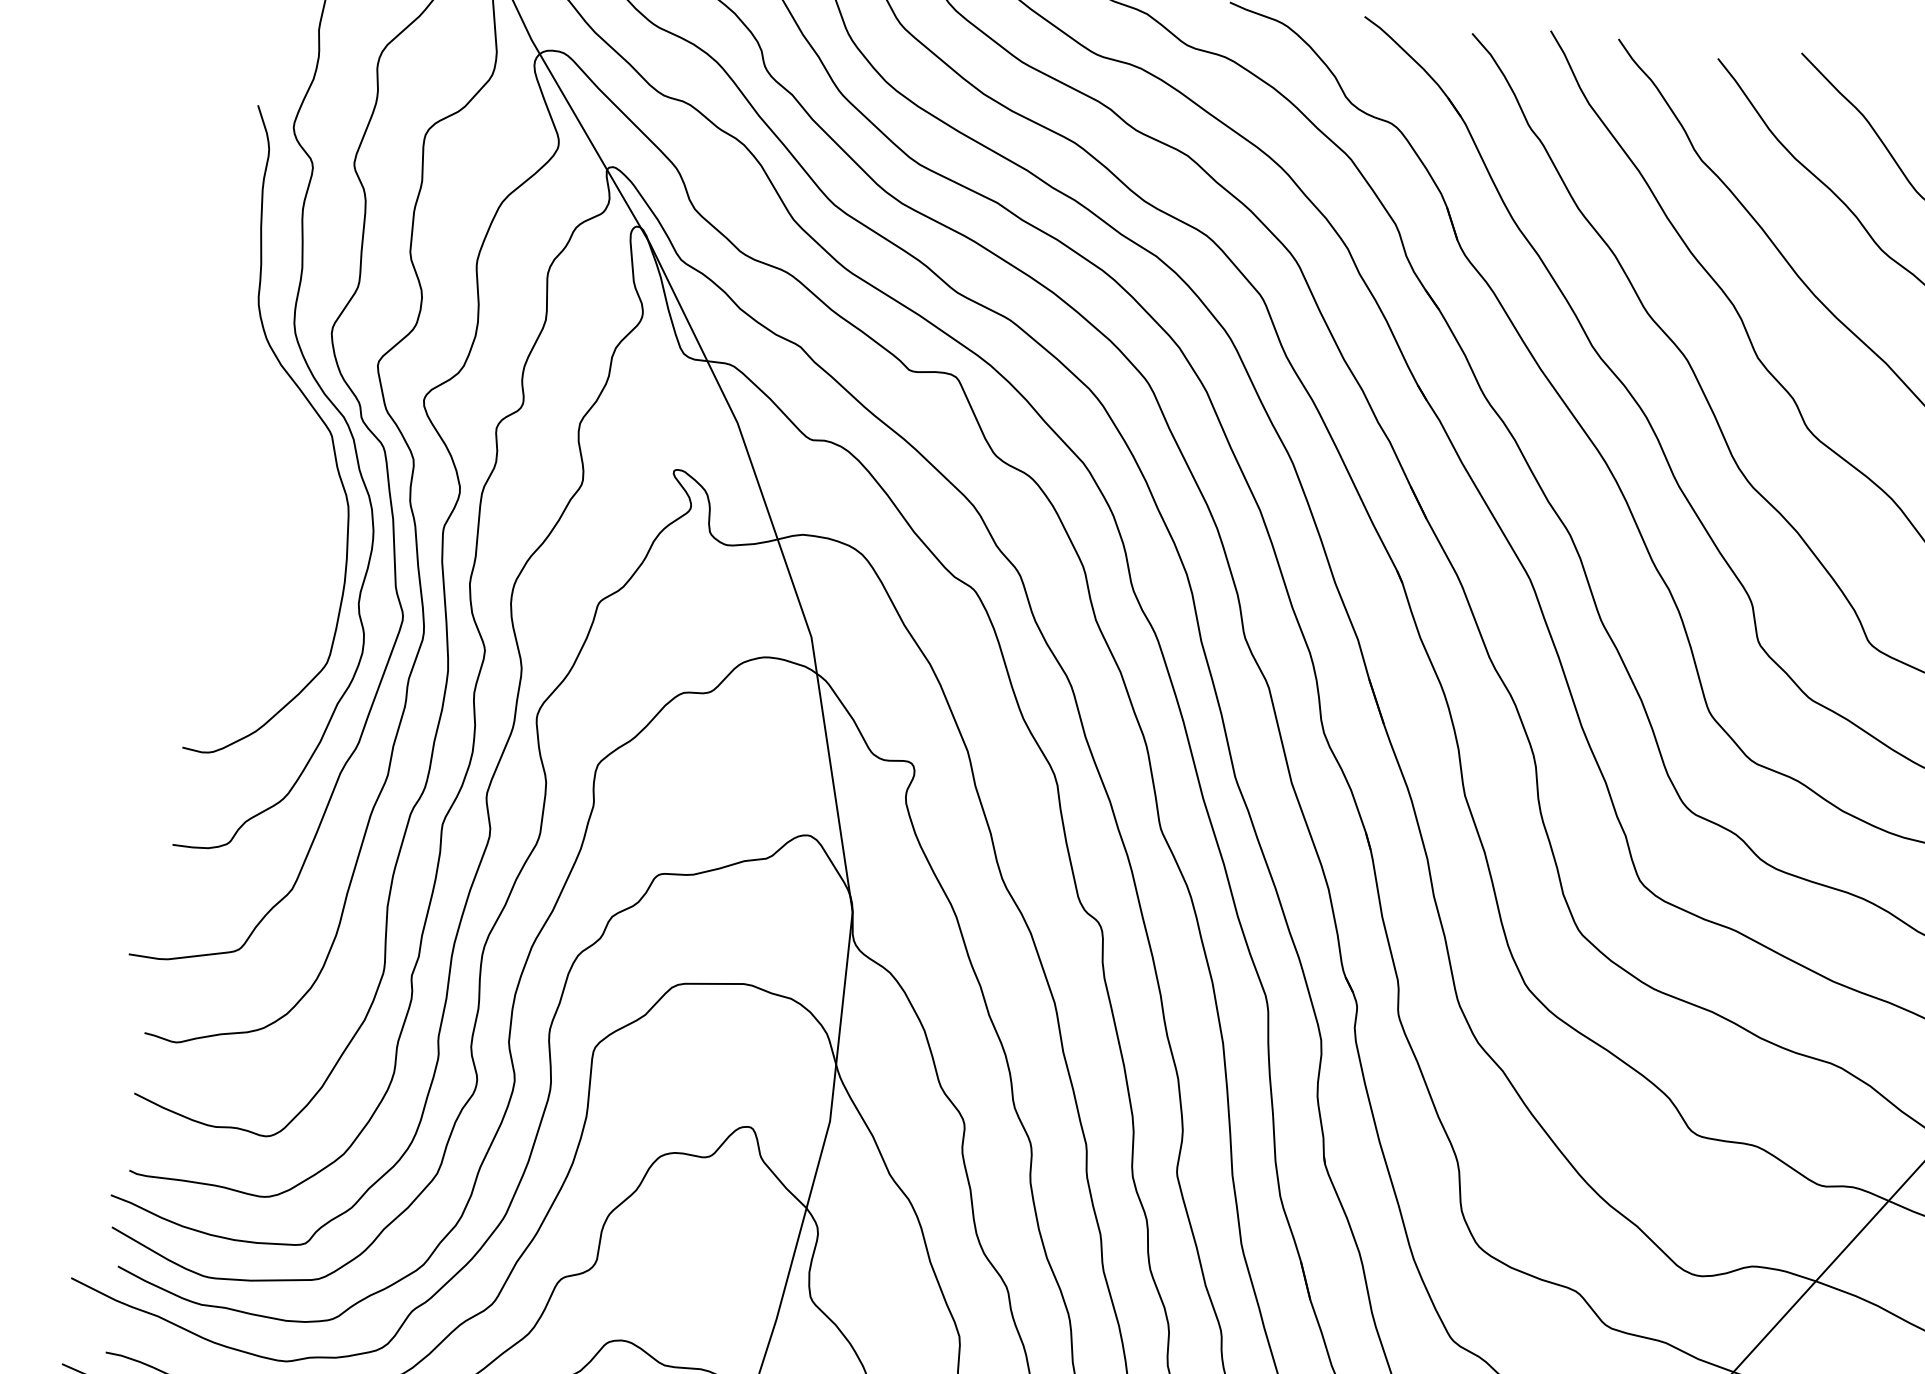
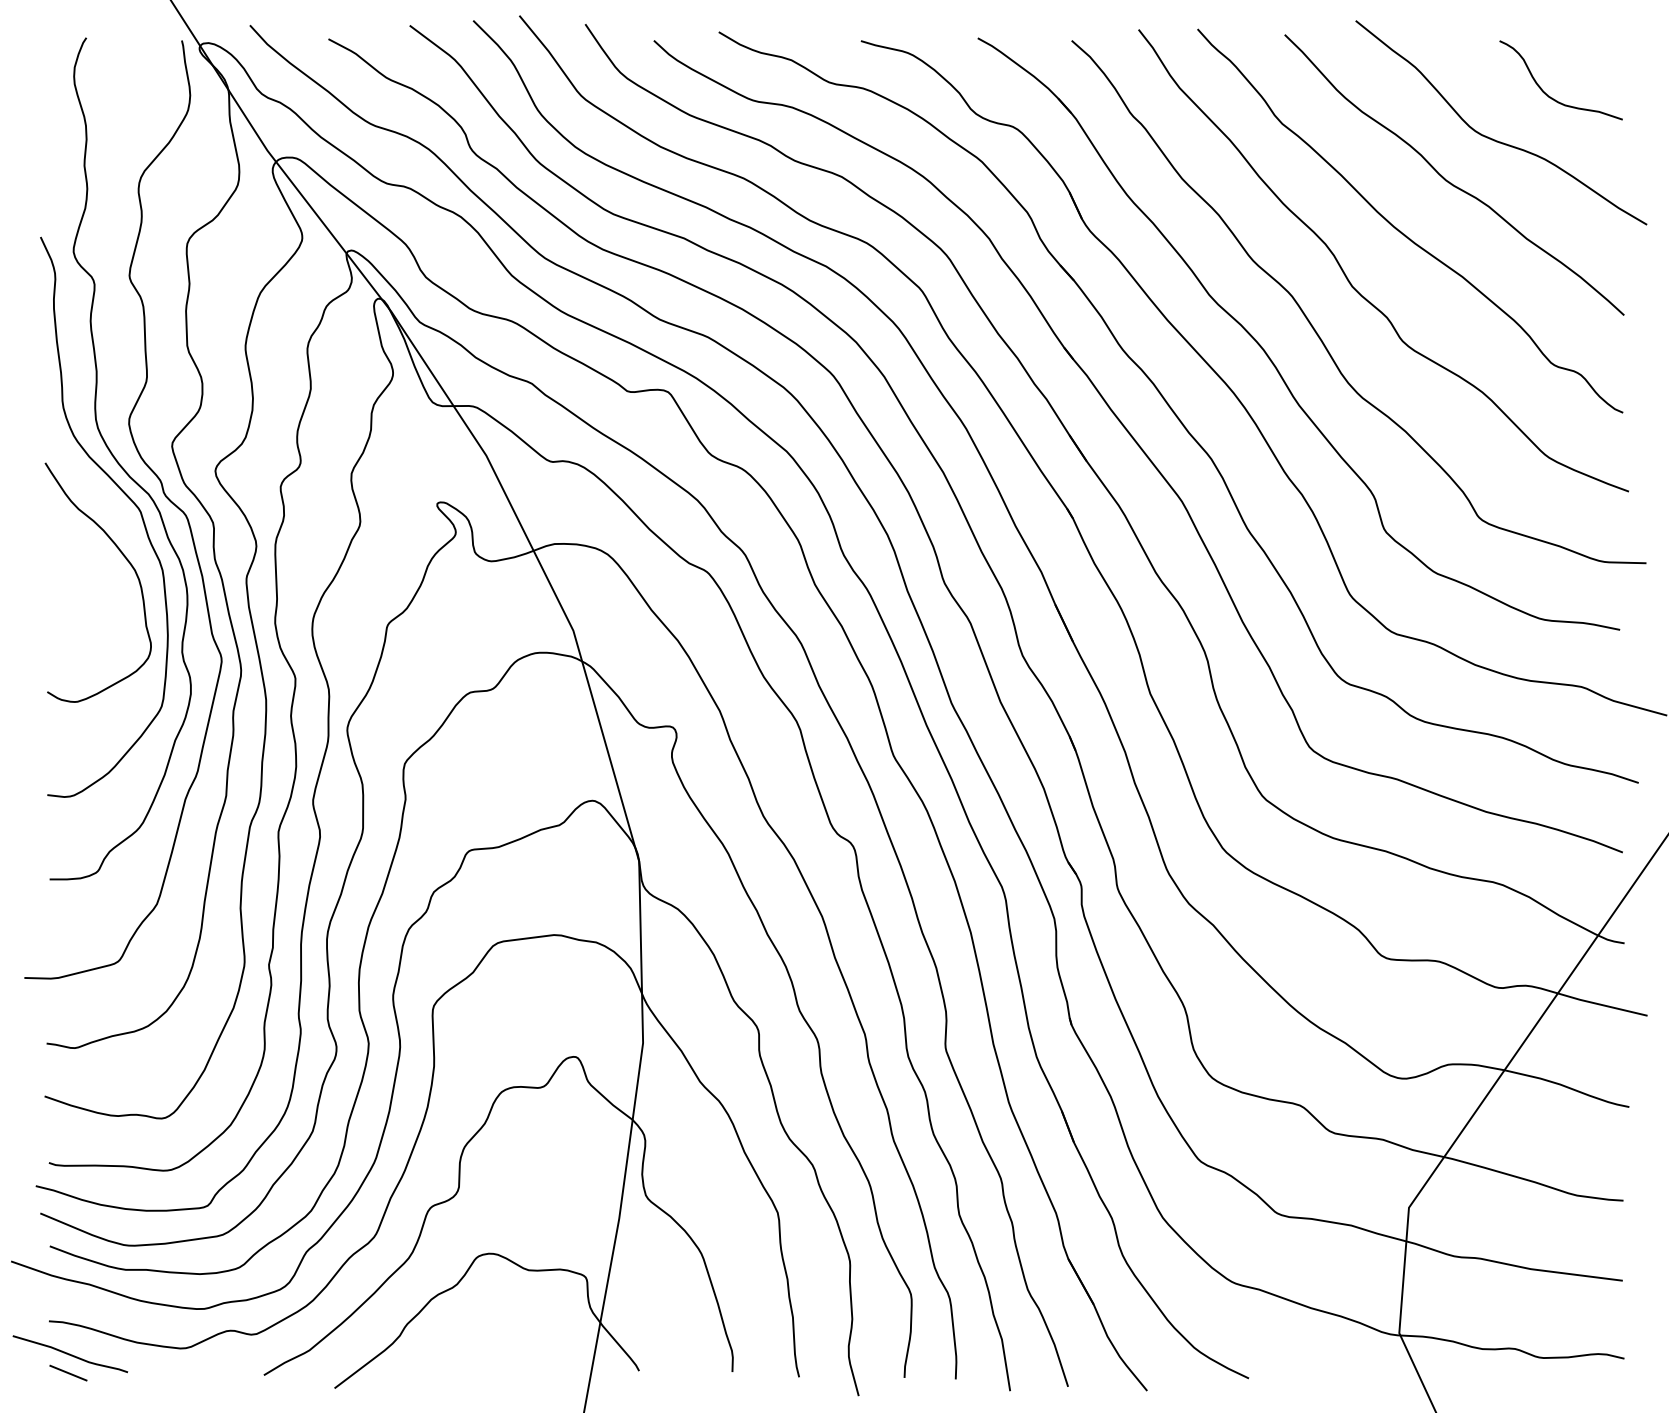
curve: (308, 489) -> (126, 560), added

